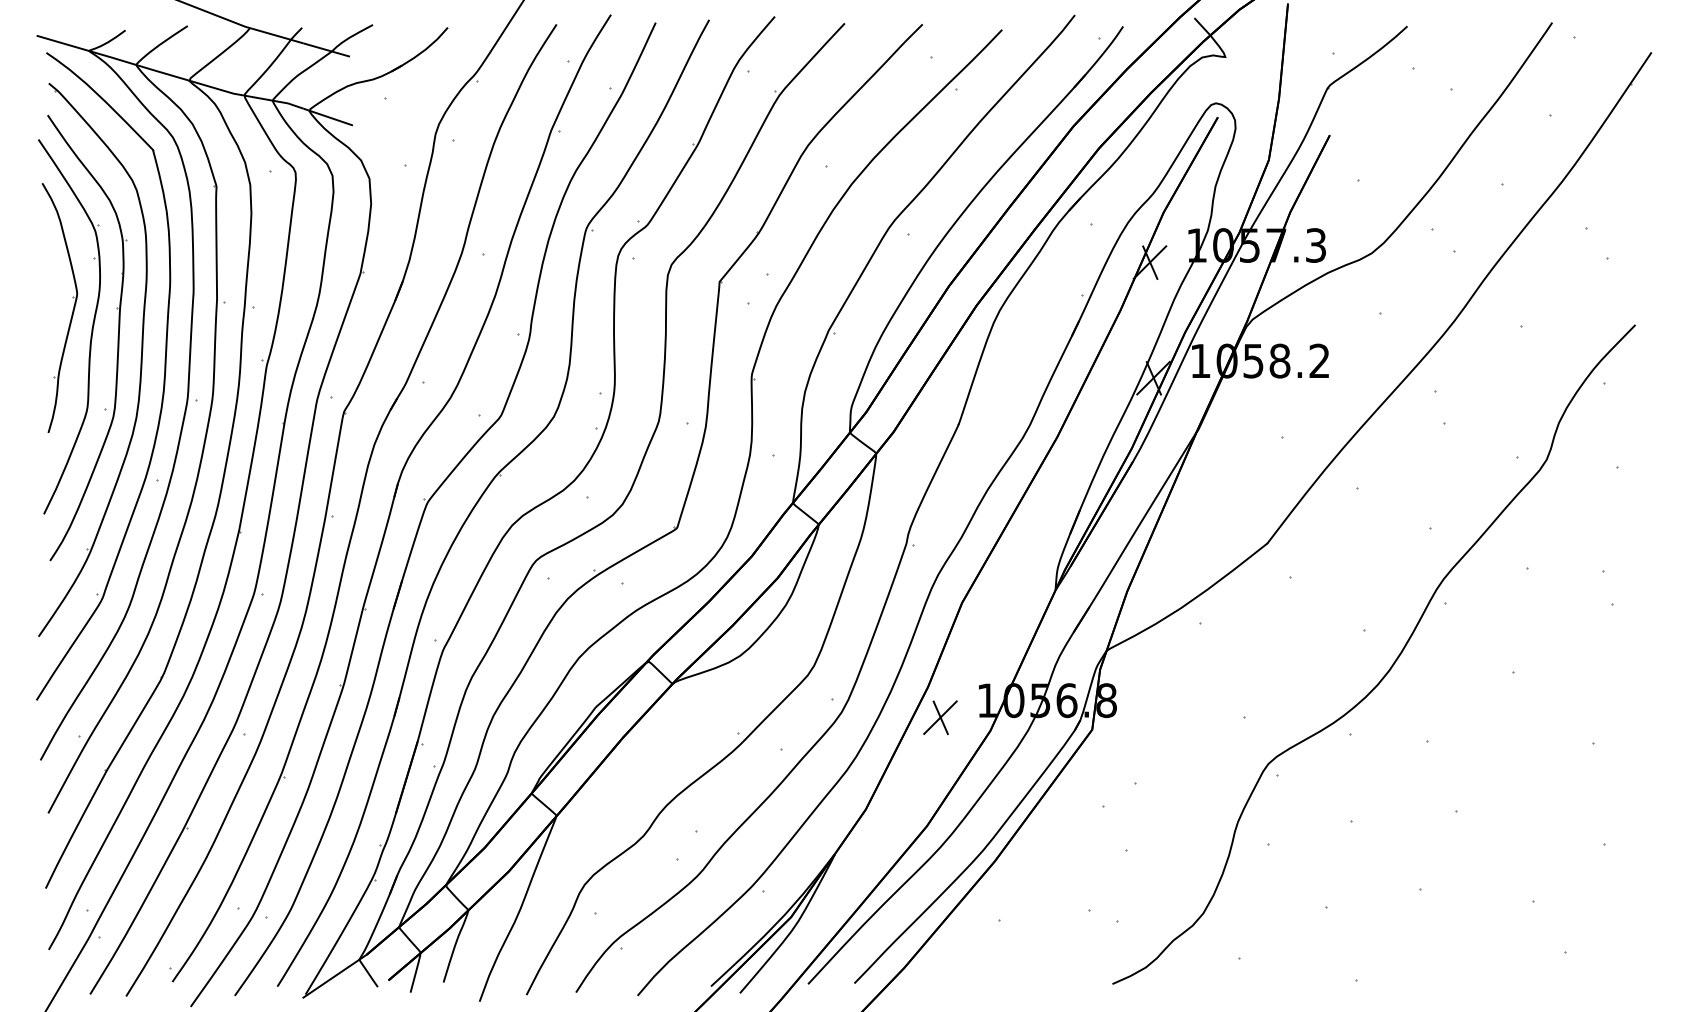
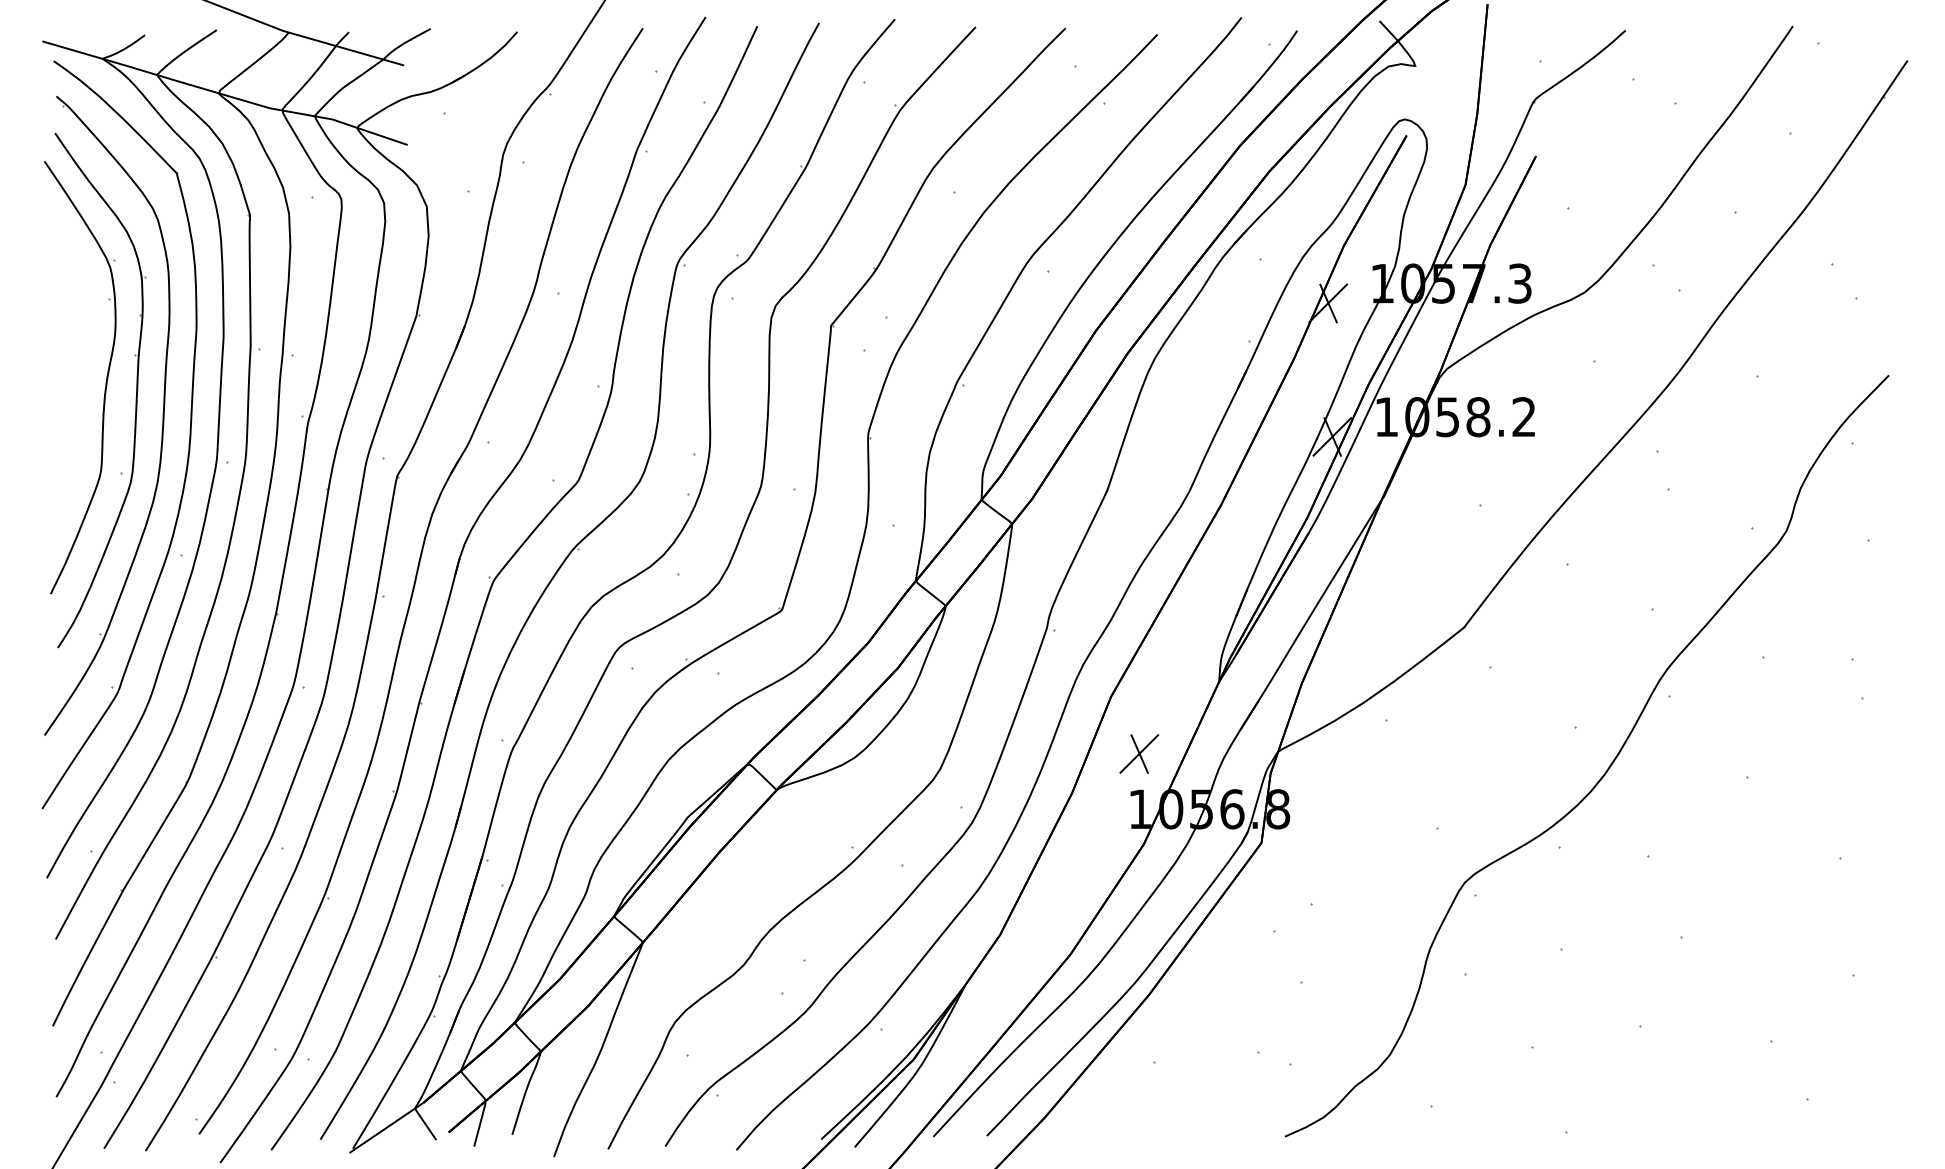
part: (72, 310) -> (83, 358), removed
part: (940, 717) -> (1139, 753), moved

